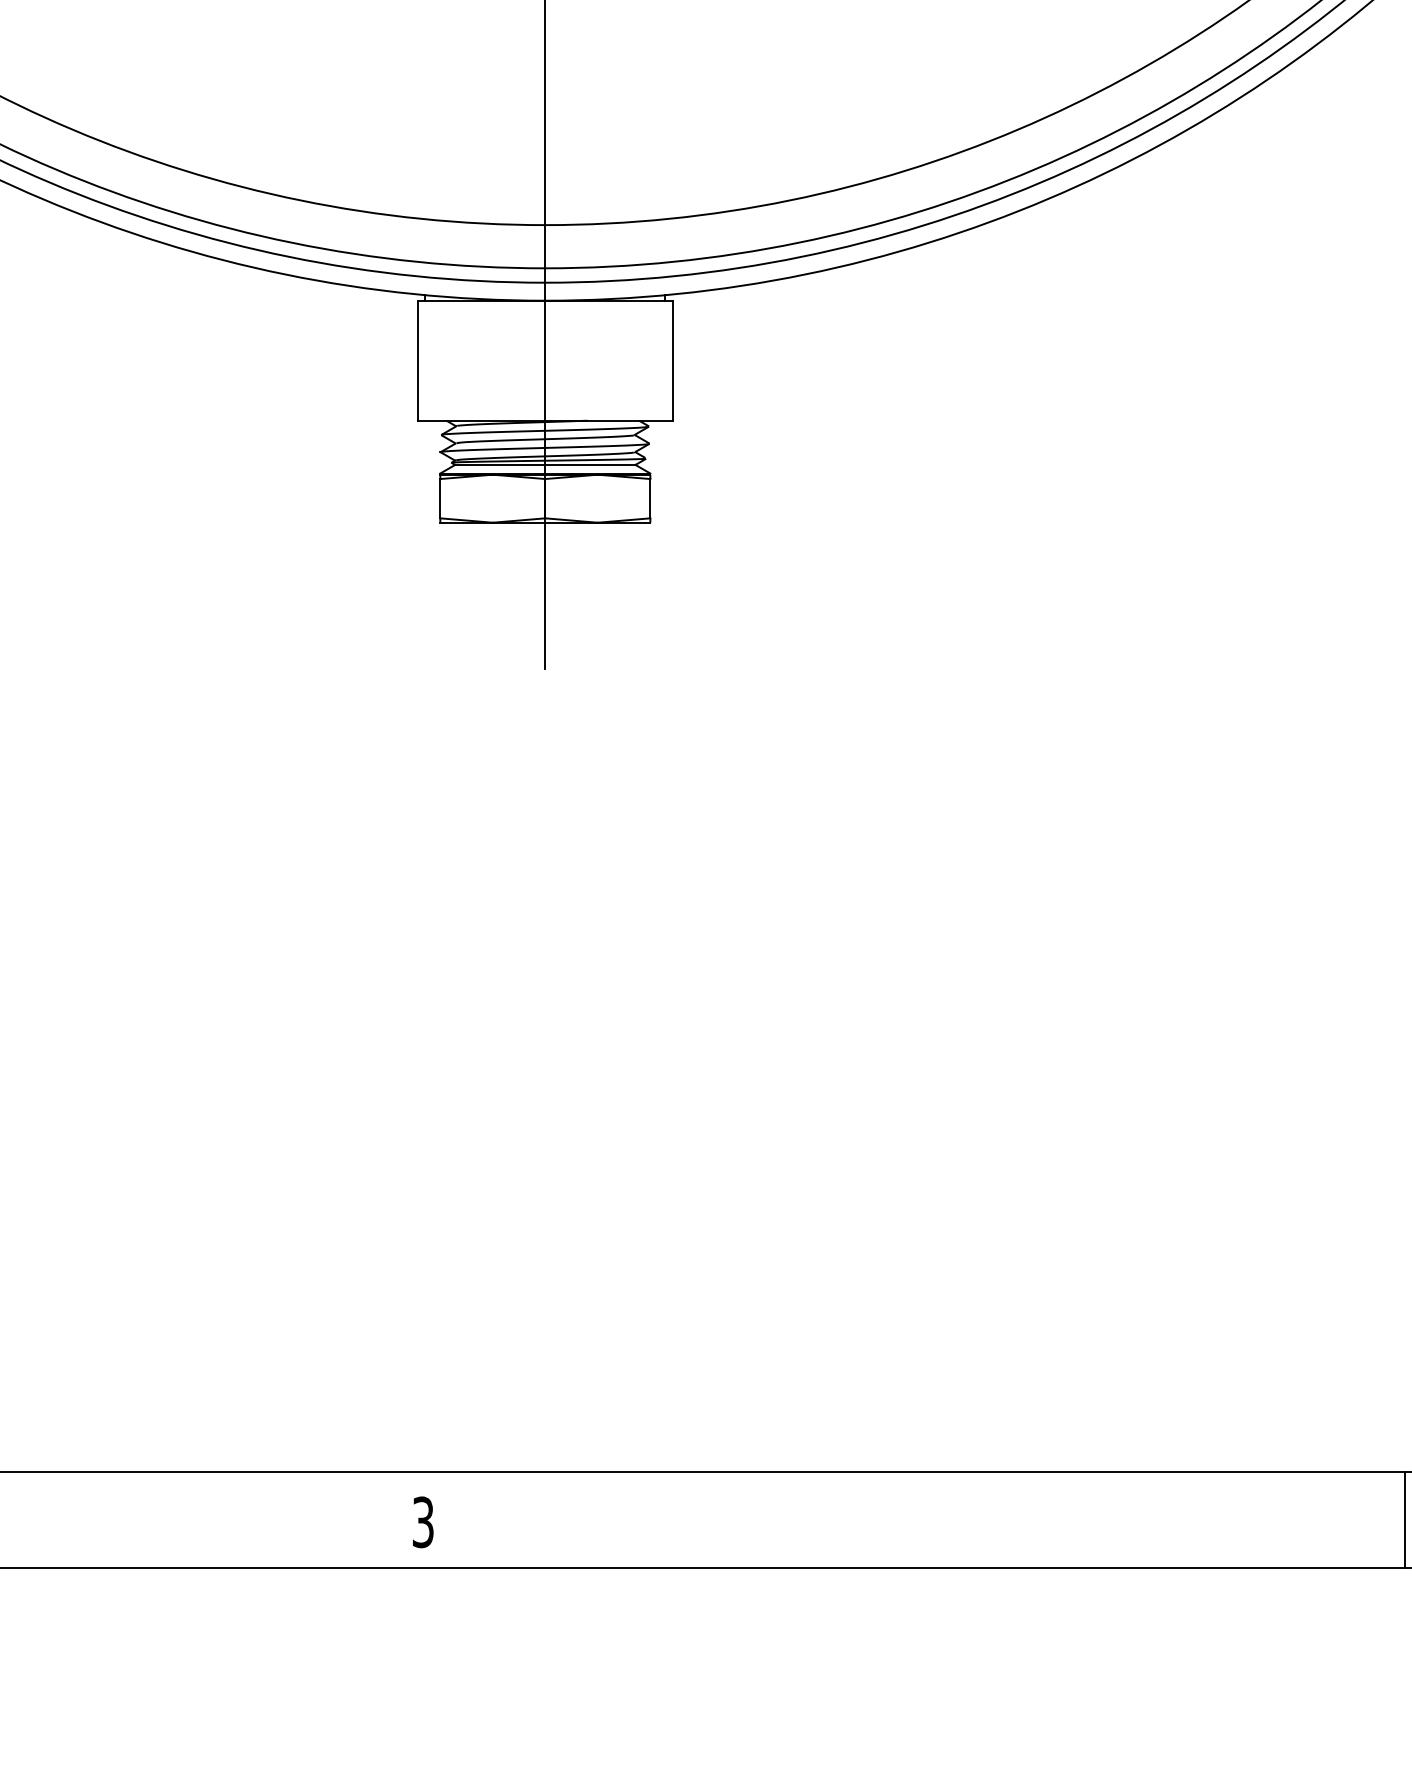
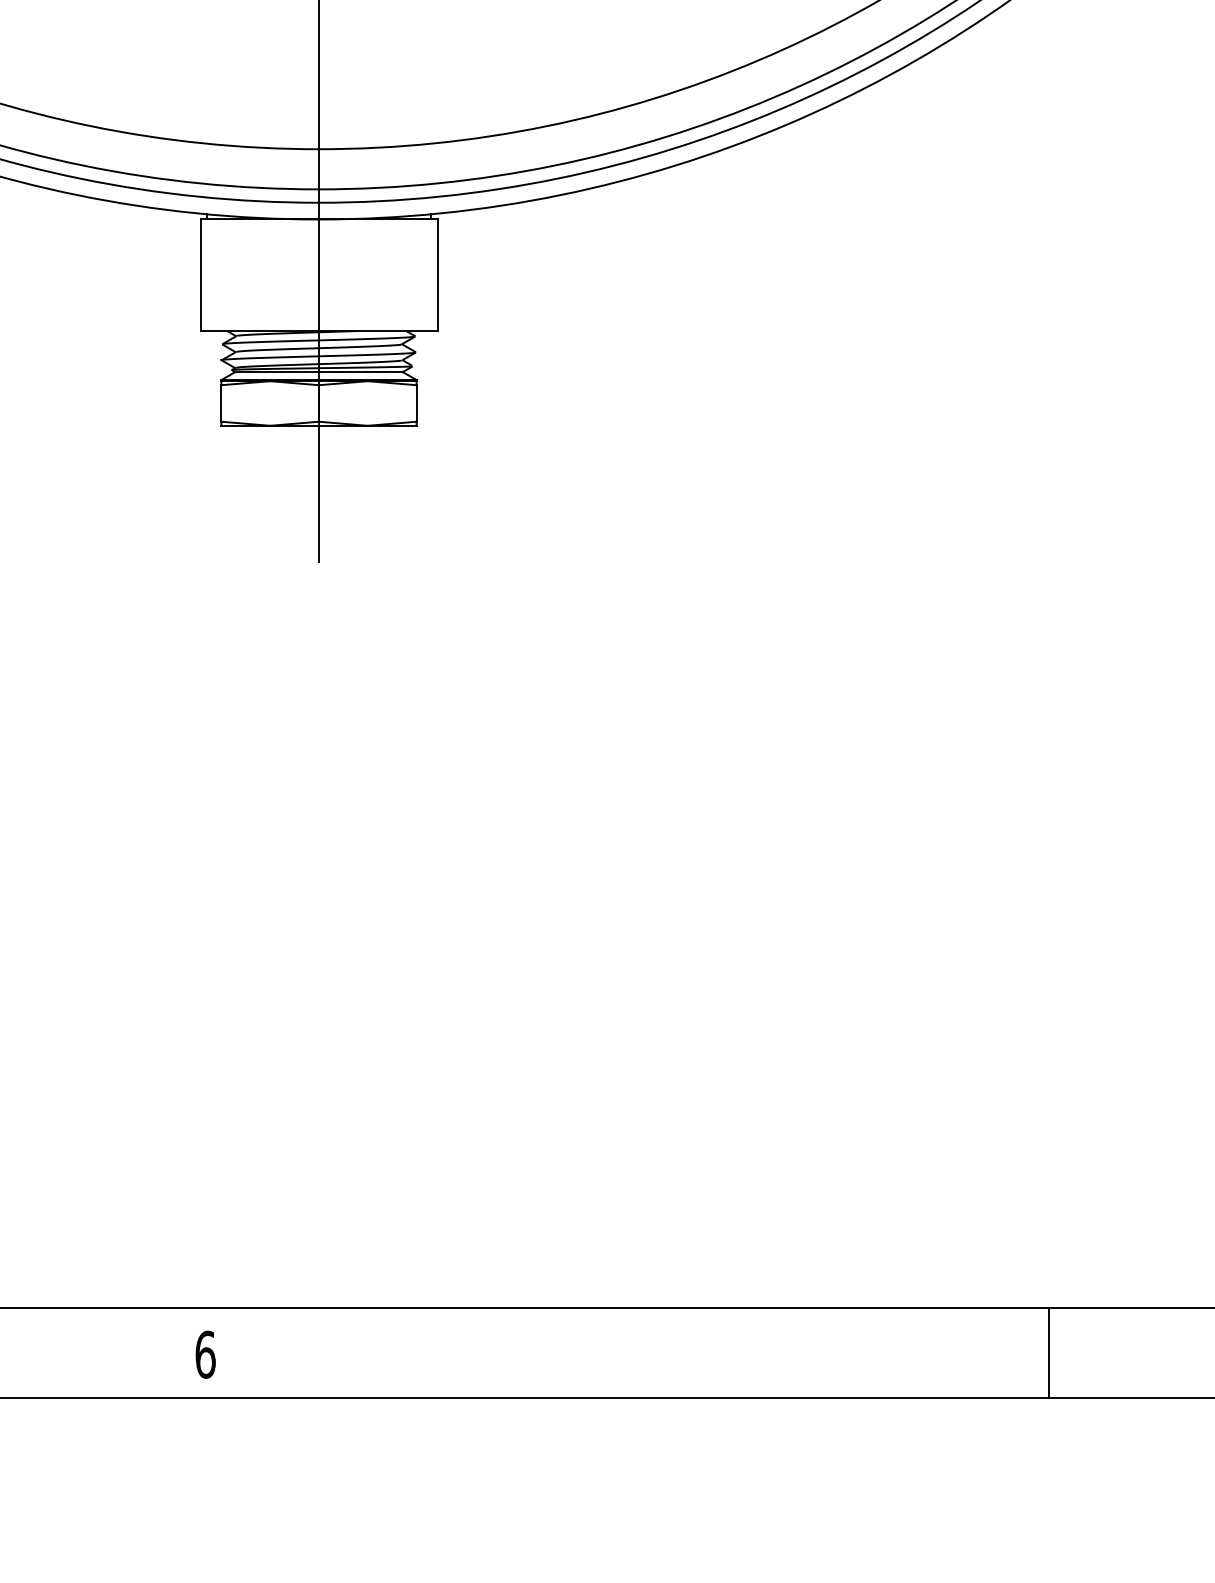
line: (1404, 1520) -> (1048, 1353), moved
text: (423, 1522) -> (205, 1354), 3 -> 6

